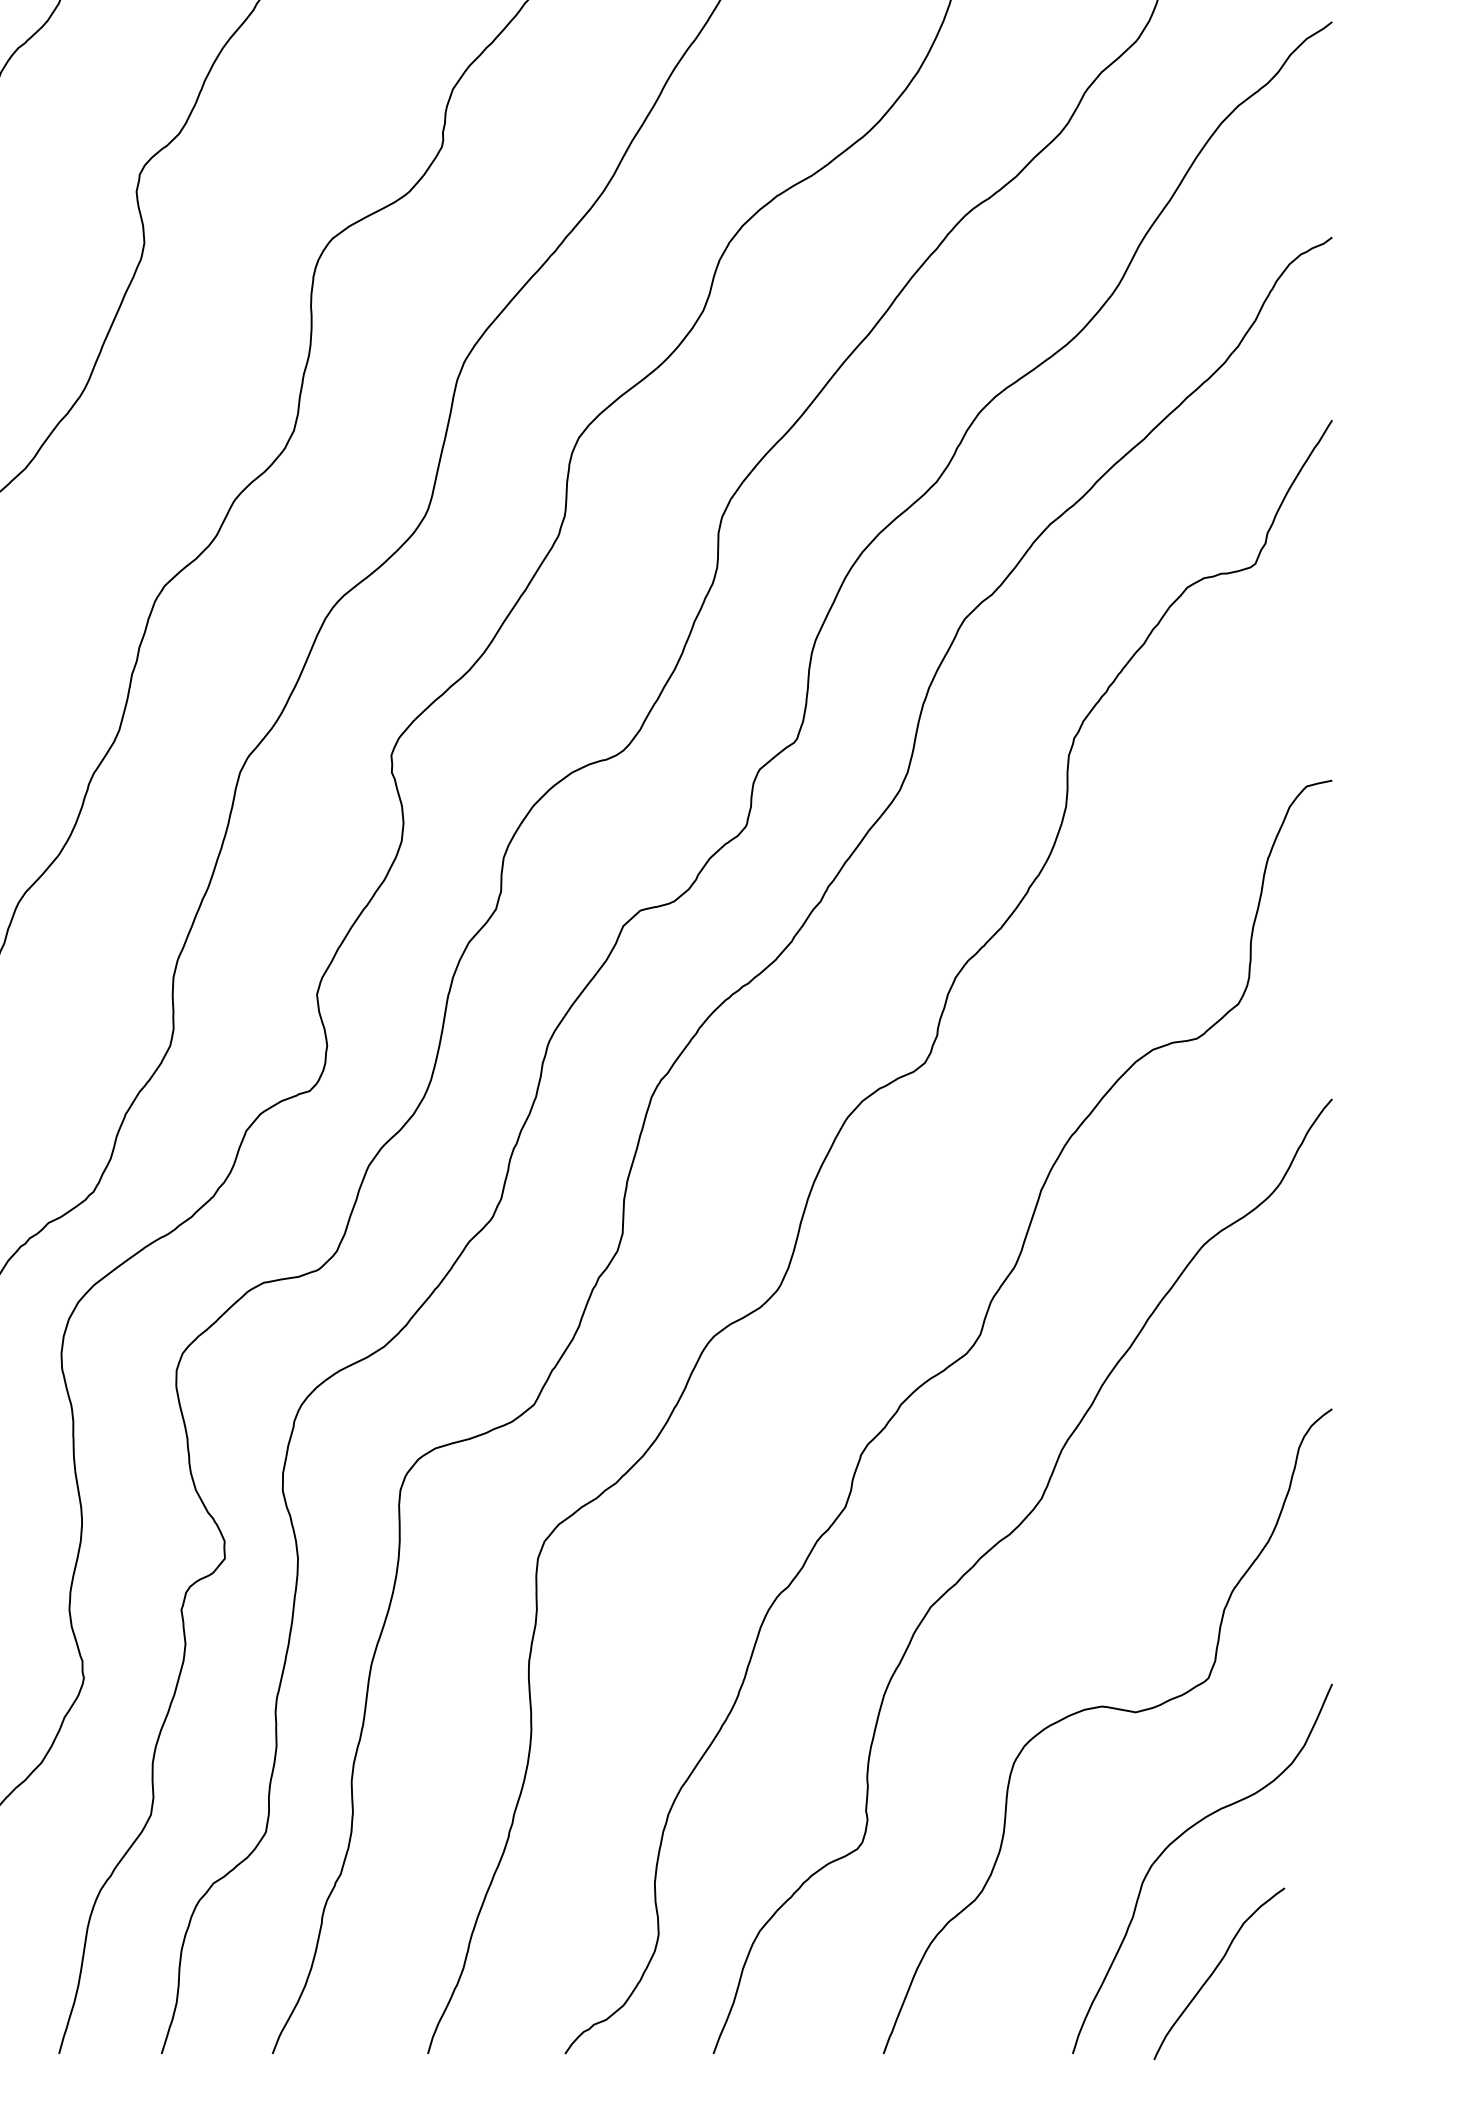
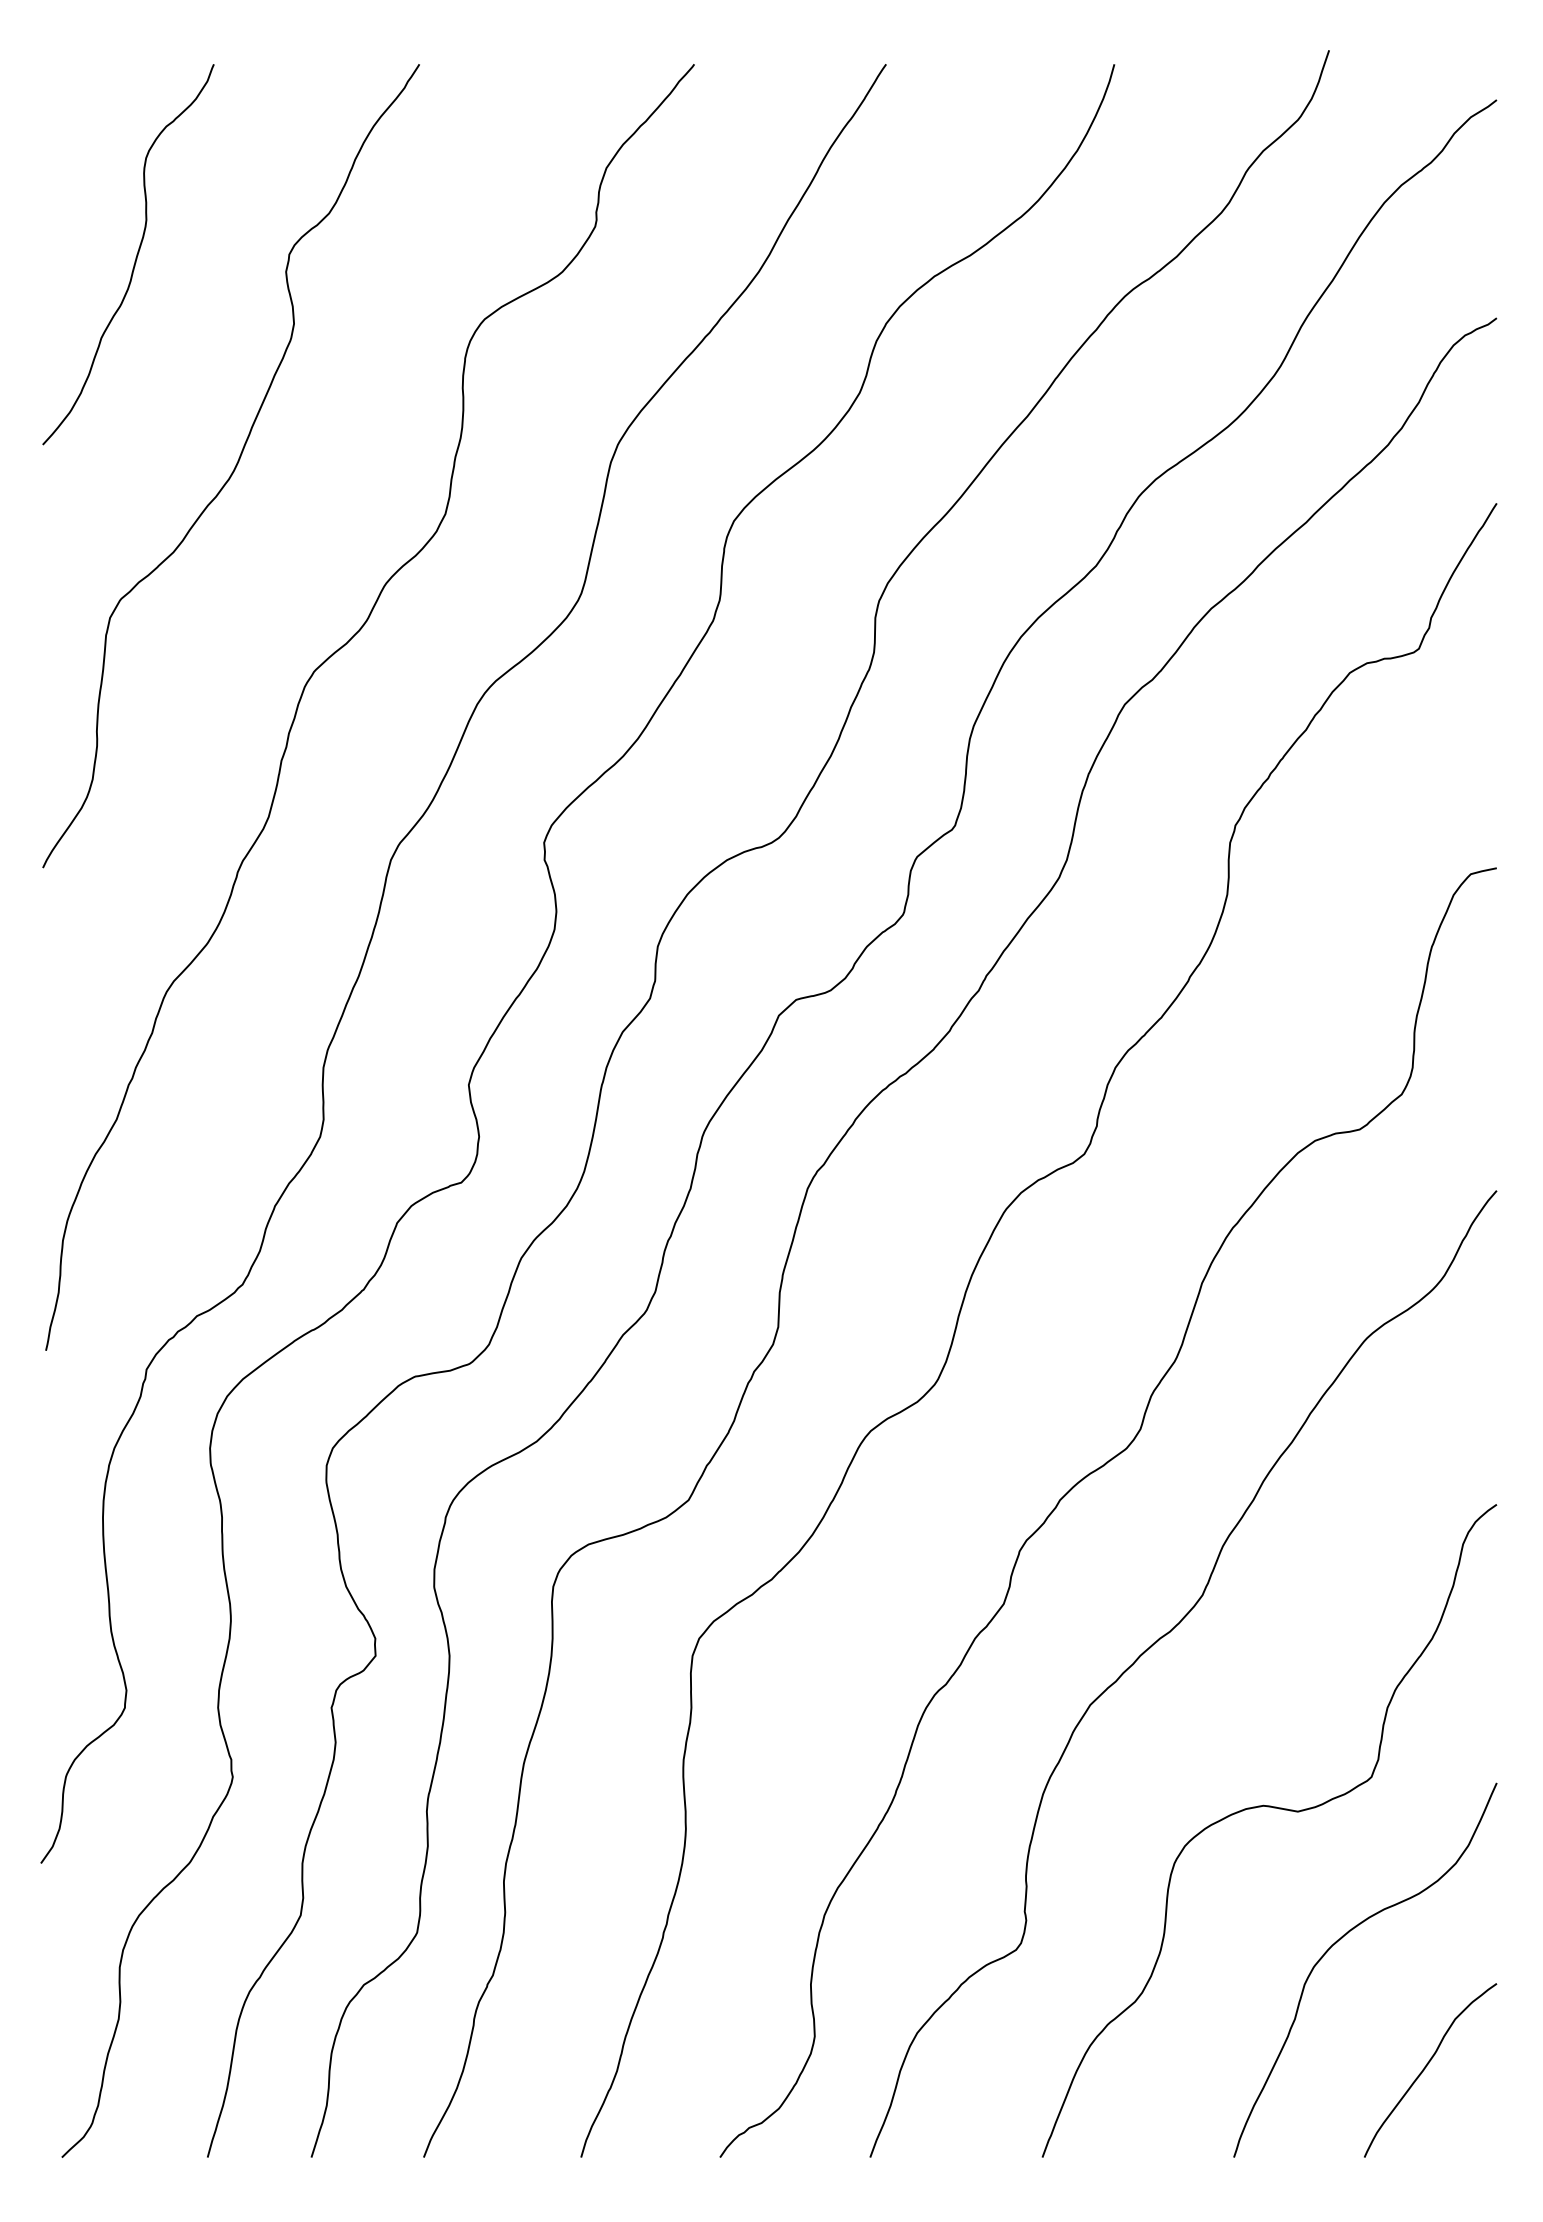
curve: (1216, 1969) -> (1427, 2066), moved

